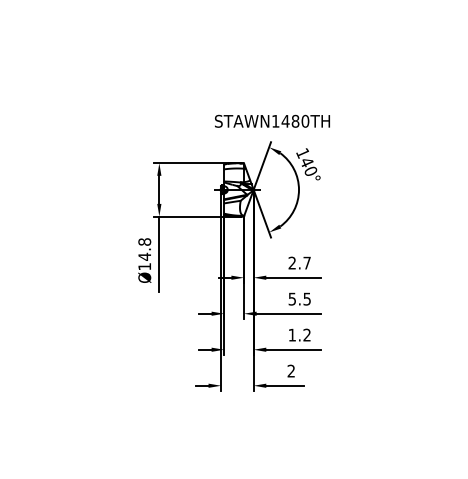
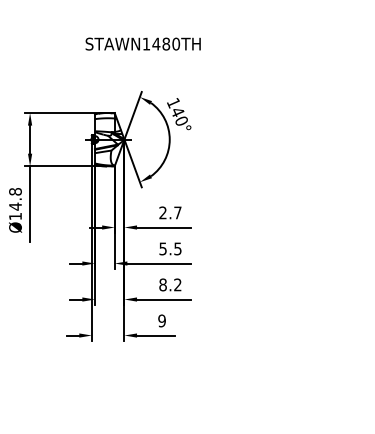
text: (272, 120) -> (143, 43), moved
text: (292, 334) -> (163, 284), 1.2 -> 8.2
text: (291, 370) -> (162, 320), 2 -> 9

